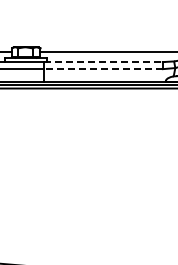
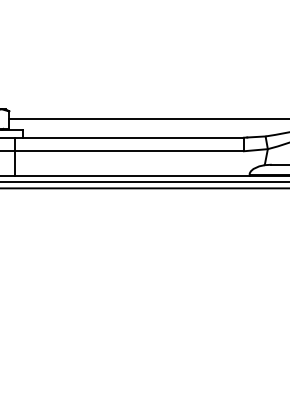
line: (103, 62) -> (130, 138), dashed -> solid
line: (103, 69) -> (130, 151), dashed -> solid

